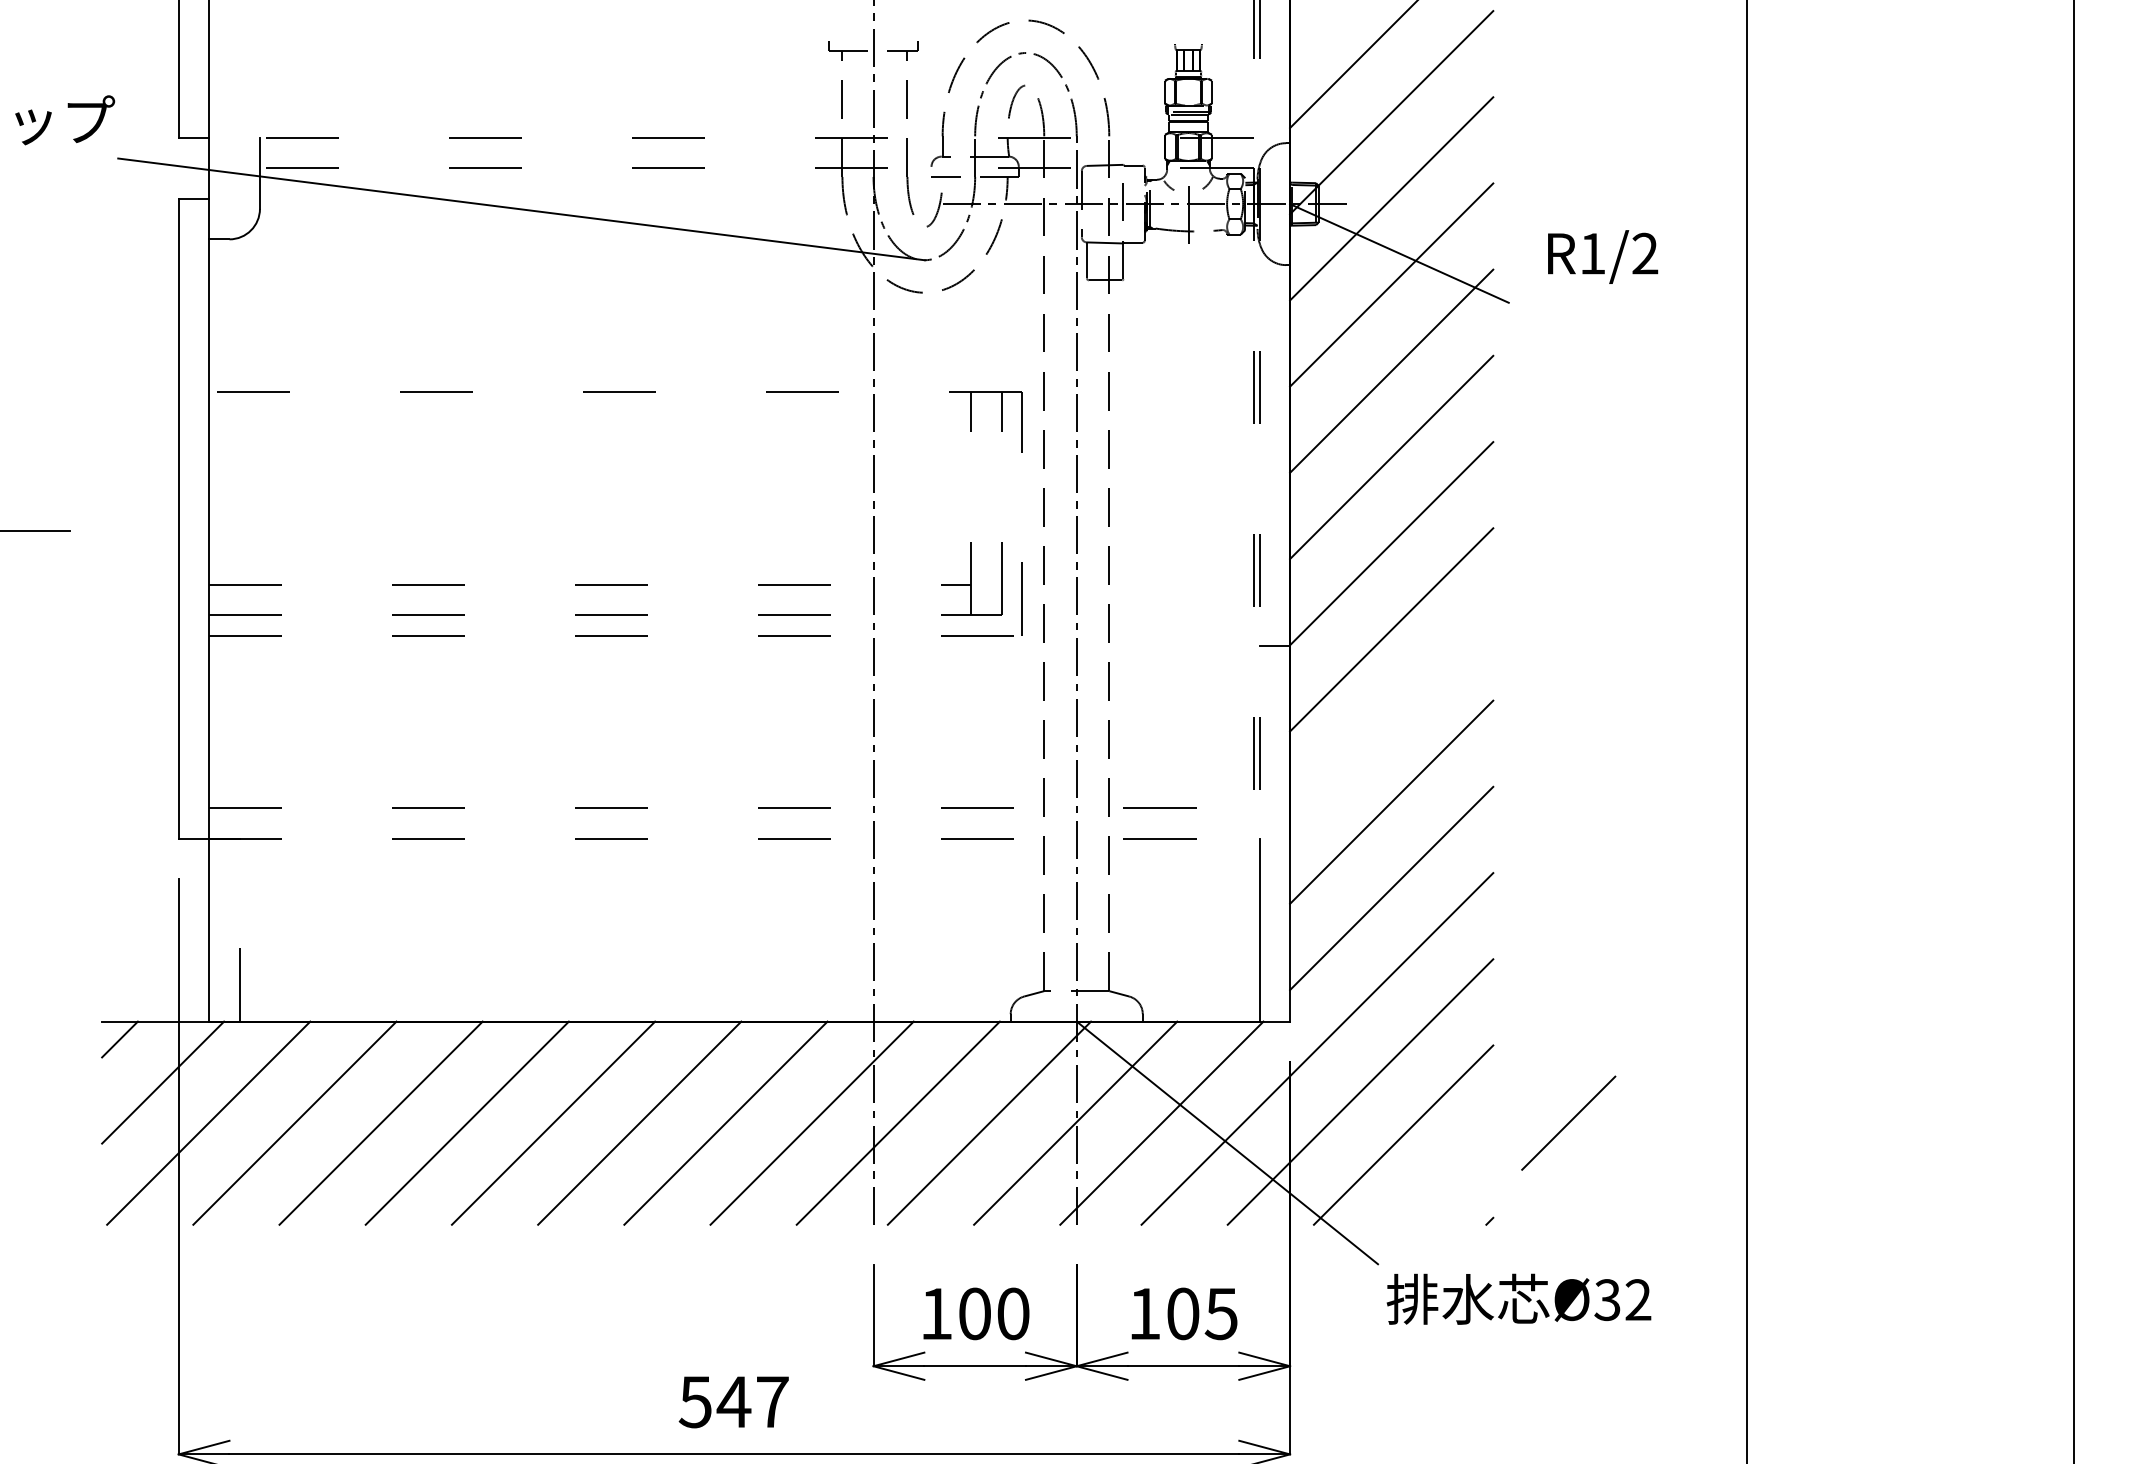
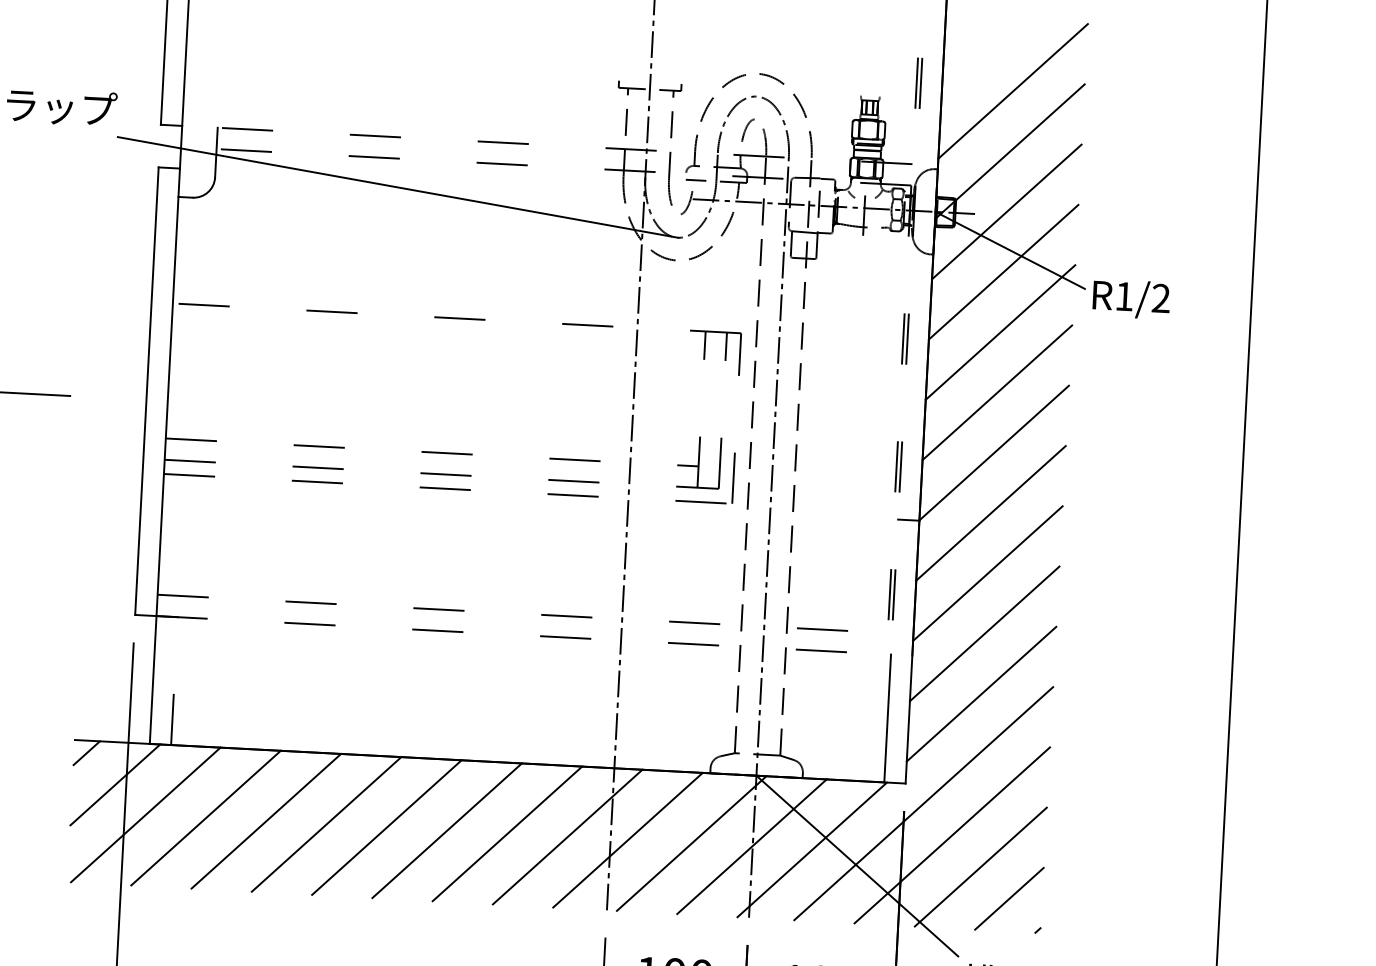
text: (1603, 256) -> (1131, 298), moved
line: (1391, 715) -> (987, 573), added
line: (1568, 1122) -> (1009, 898), moved

